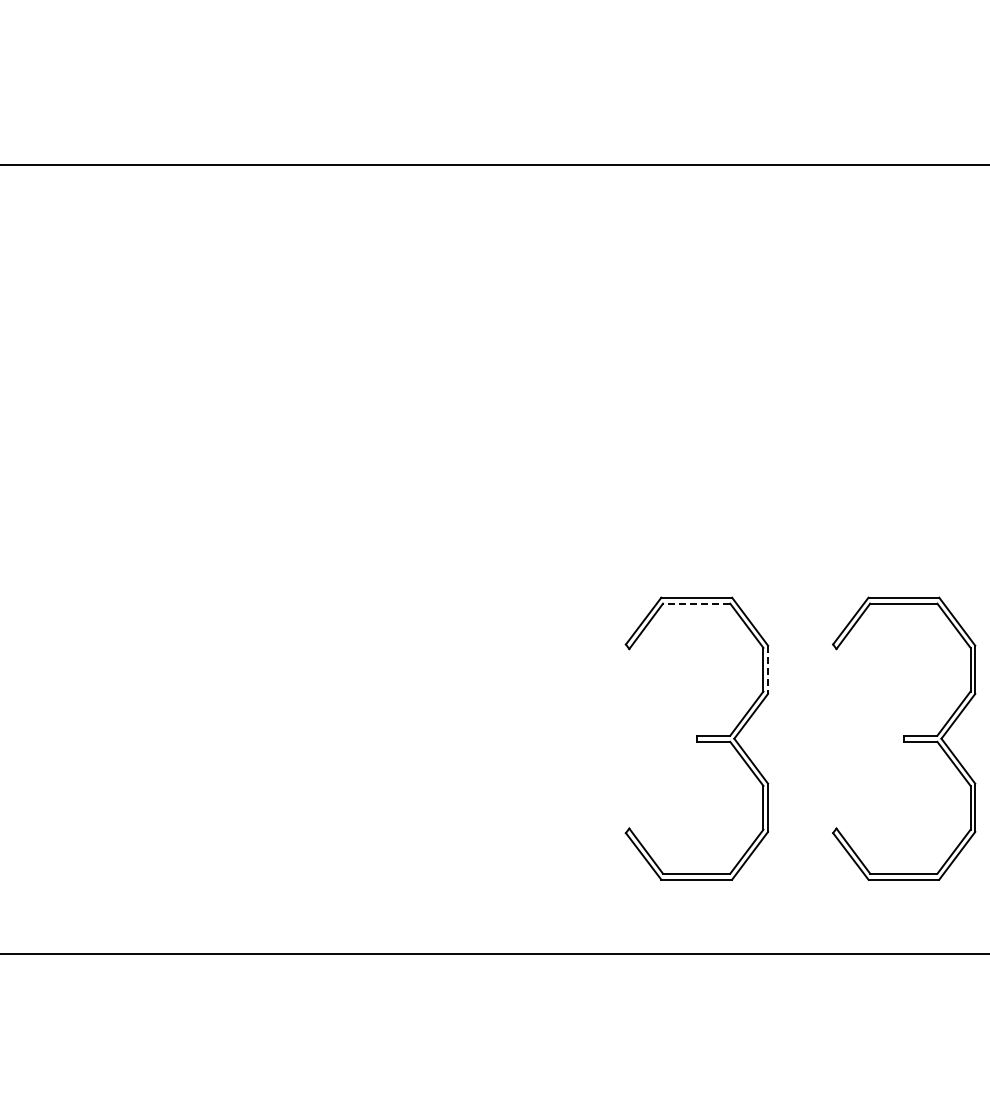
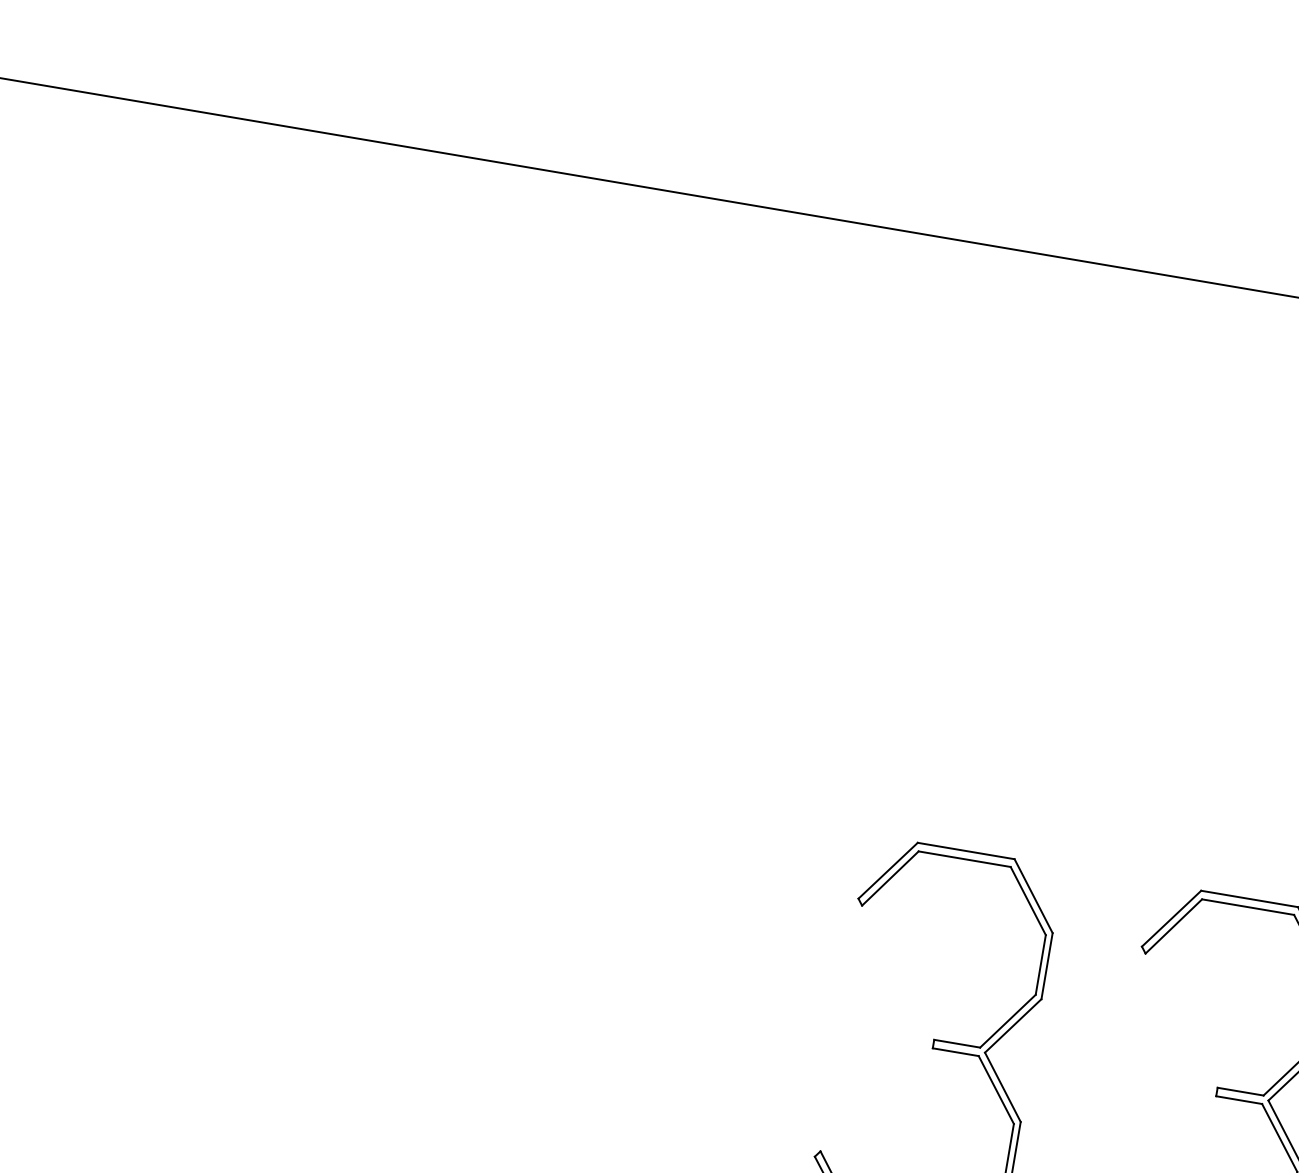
line: (696, 603) -> (964, 858), dashed -> solid
line: (768, 670) -> (1047, 967), dashed -> solid

